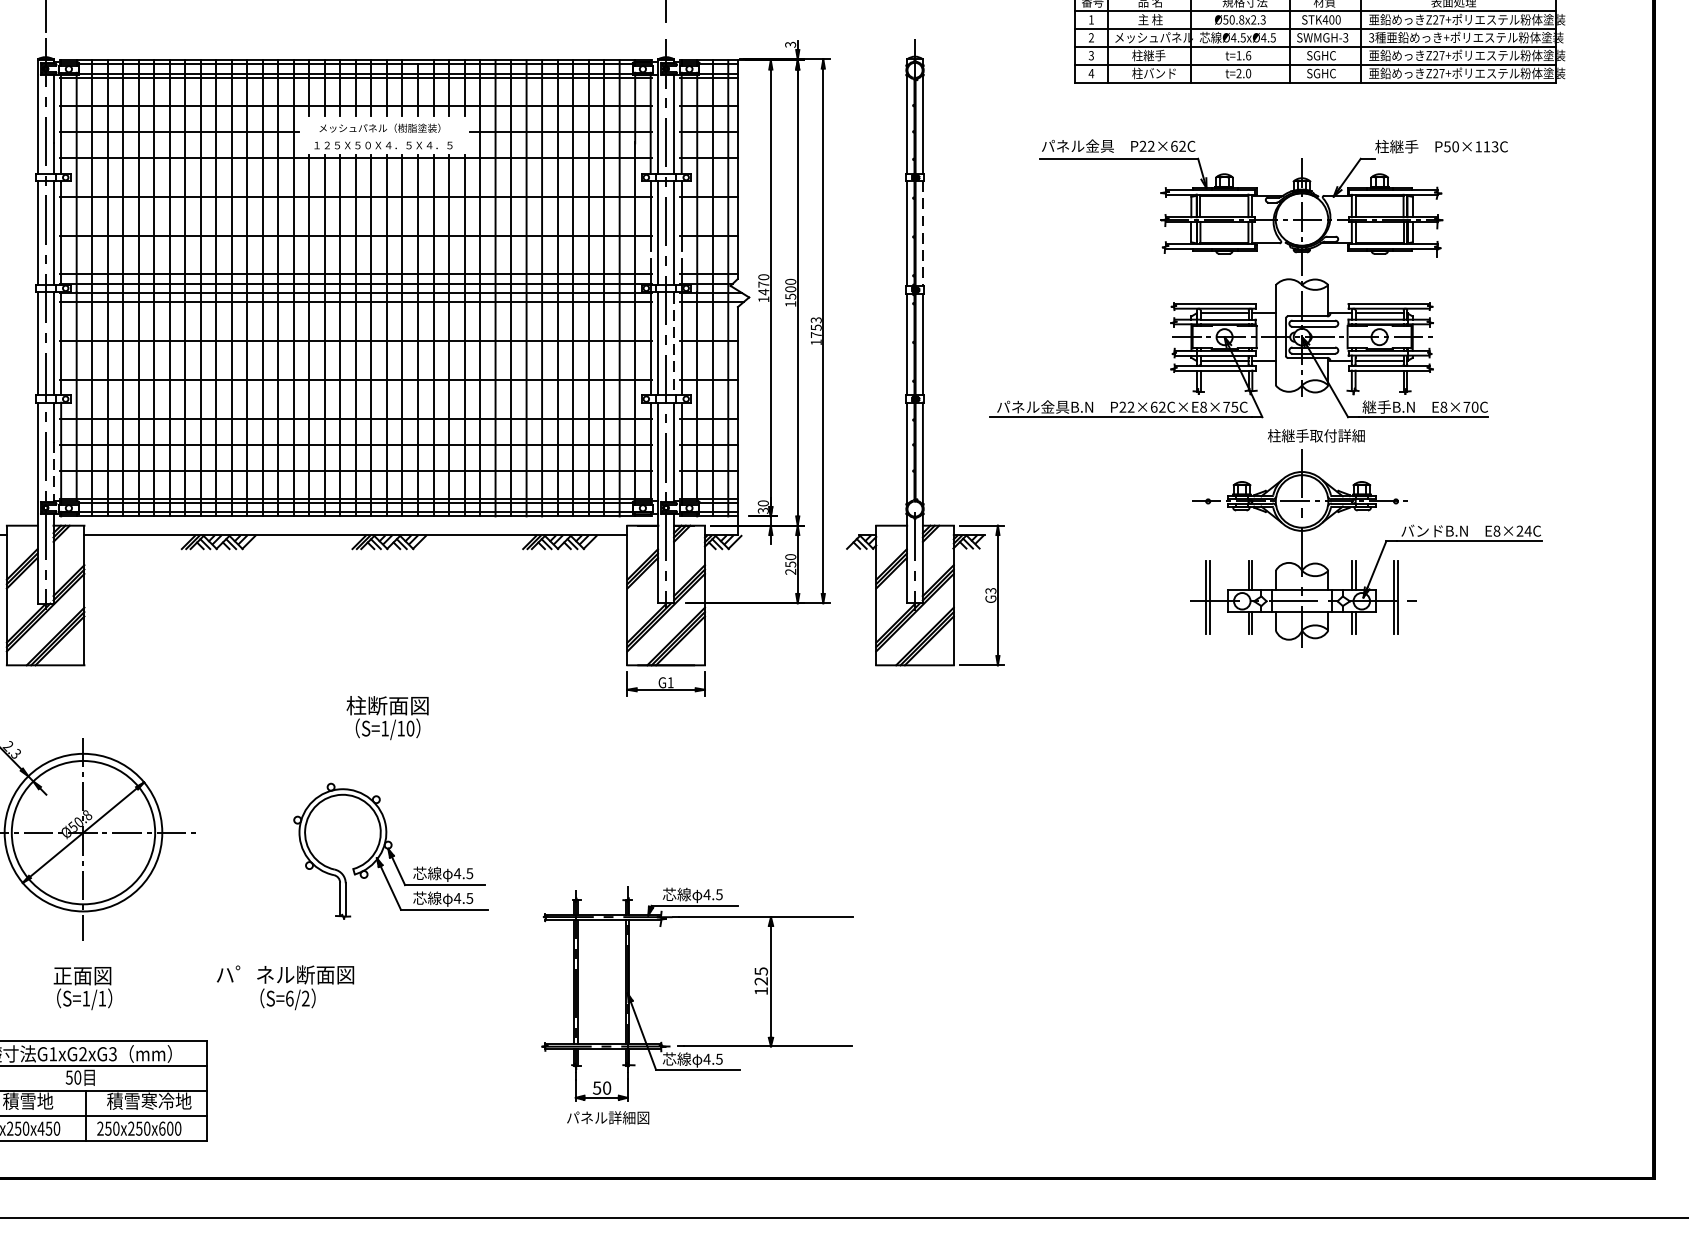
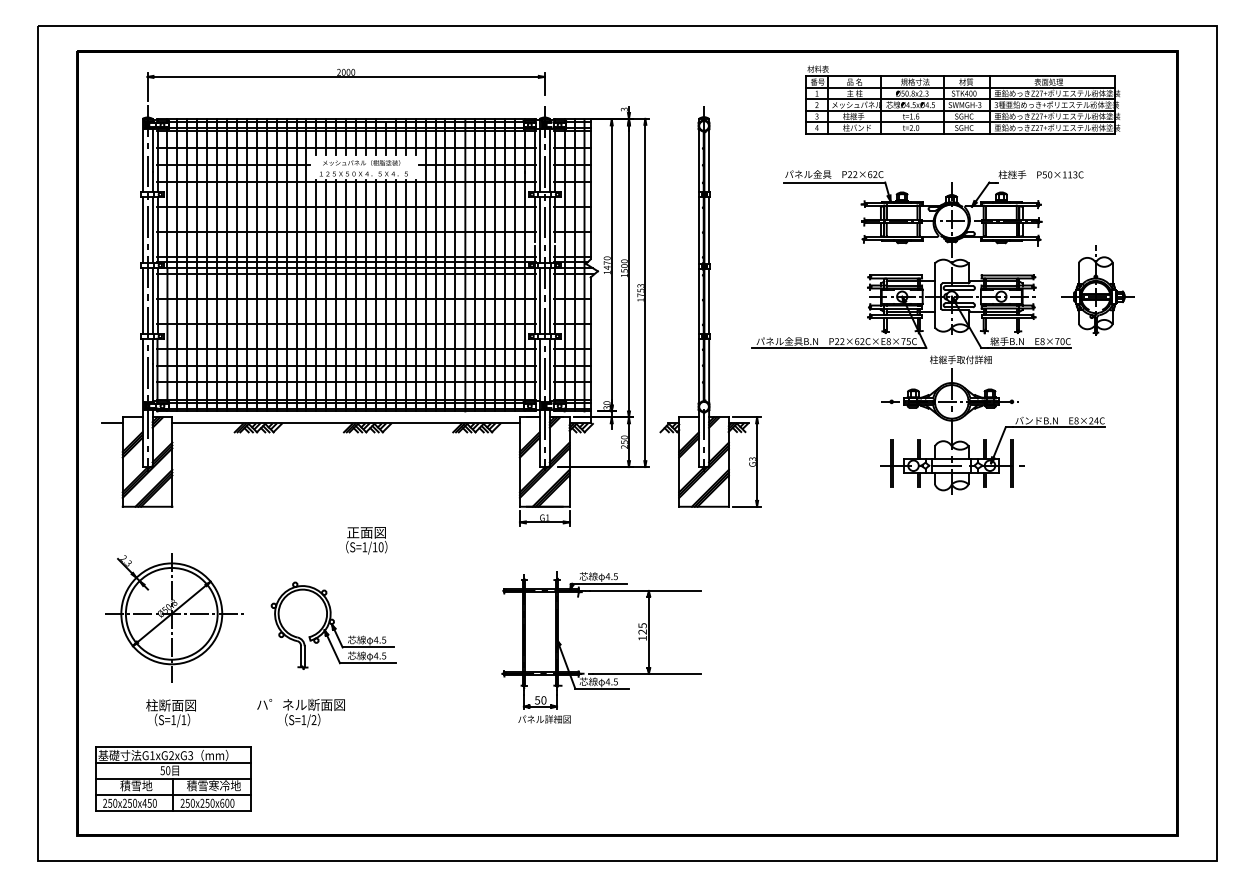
line: (923, 233) -> (709, 230), dashed -> solid
part: (1529, 327) -> (1097, 290), added
line: (673, 344) -> (549, 301), dashed -> solid
line: (53, 472) -> (152, 383), dashed -> solid
text: (387, 705) -> (366, 532), 柱断面図 -> 正面図
part: (390, 850) -> (333, 625), moved
text: (81, 975) -> (170, 705), 正面図 -> 柱断面図
text: (289, 999) -> (303, 720), S=6/2 -> S=1/2
part: (697, 1046) -> (601, 673), moved

